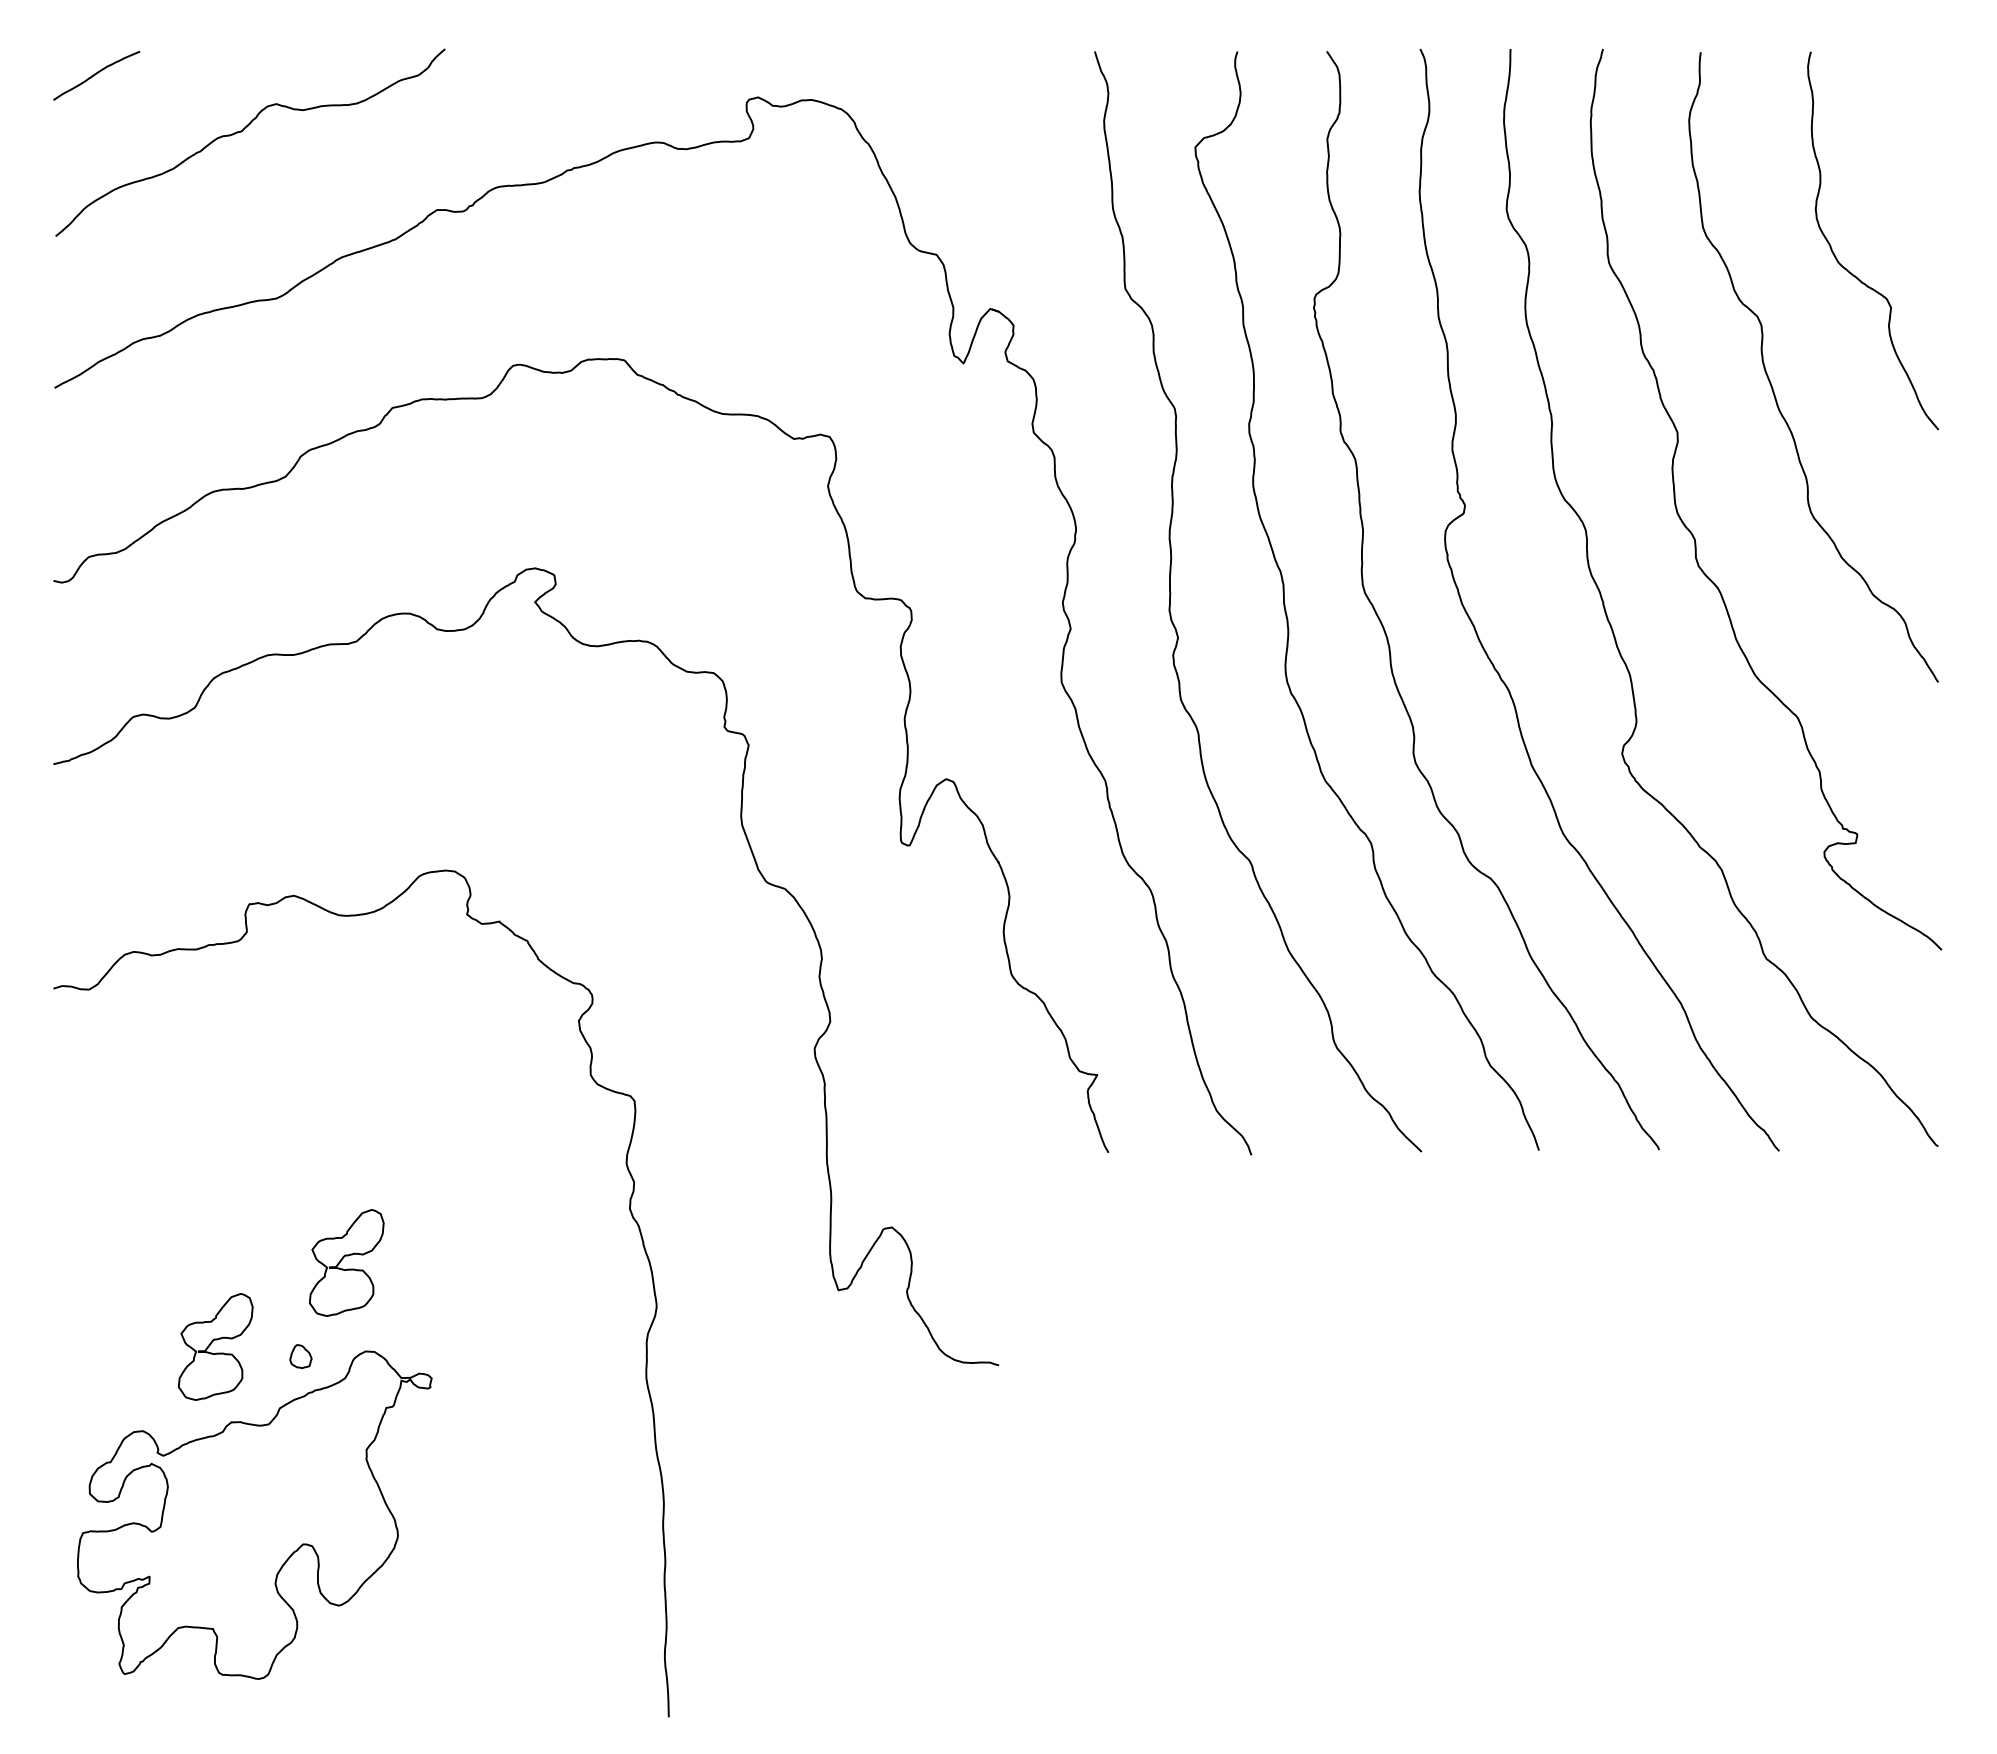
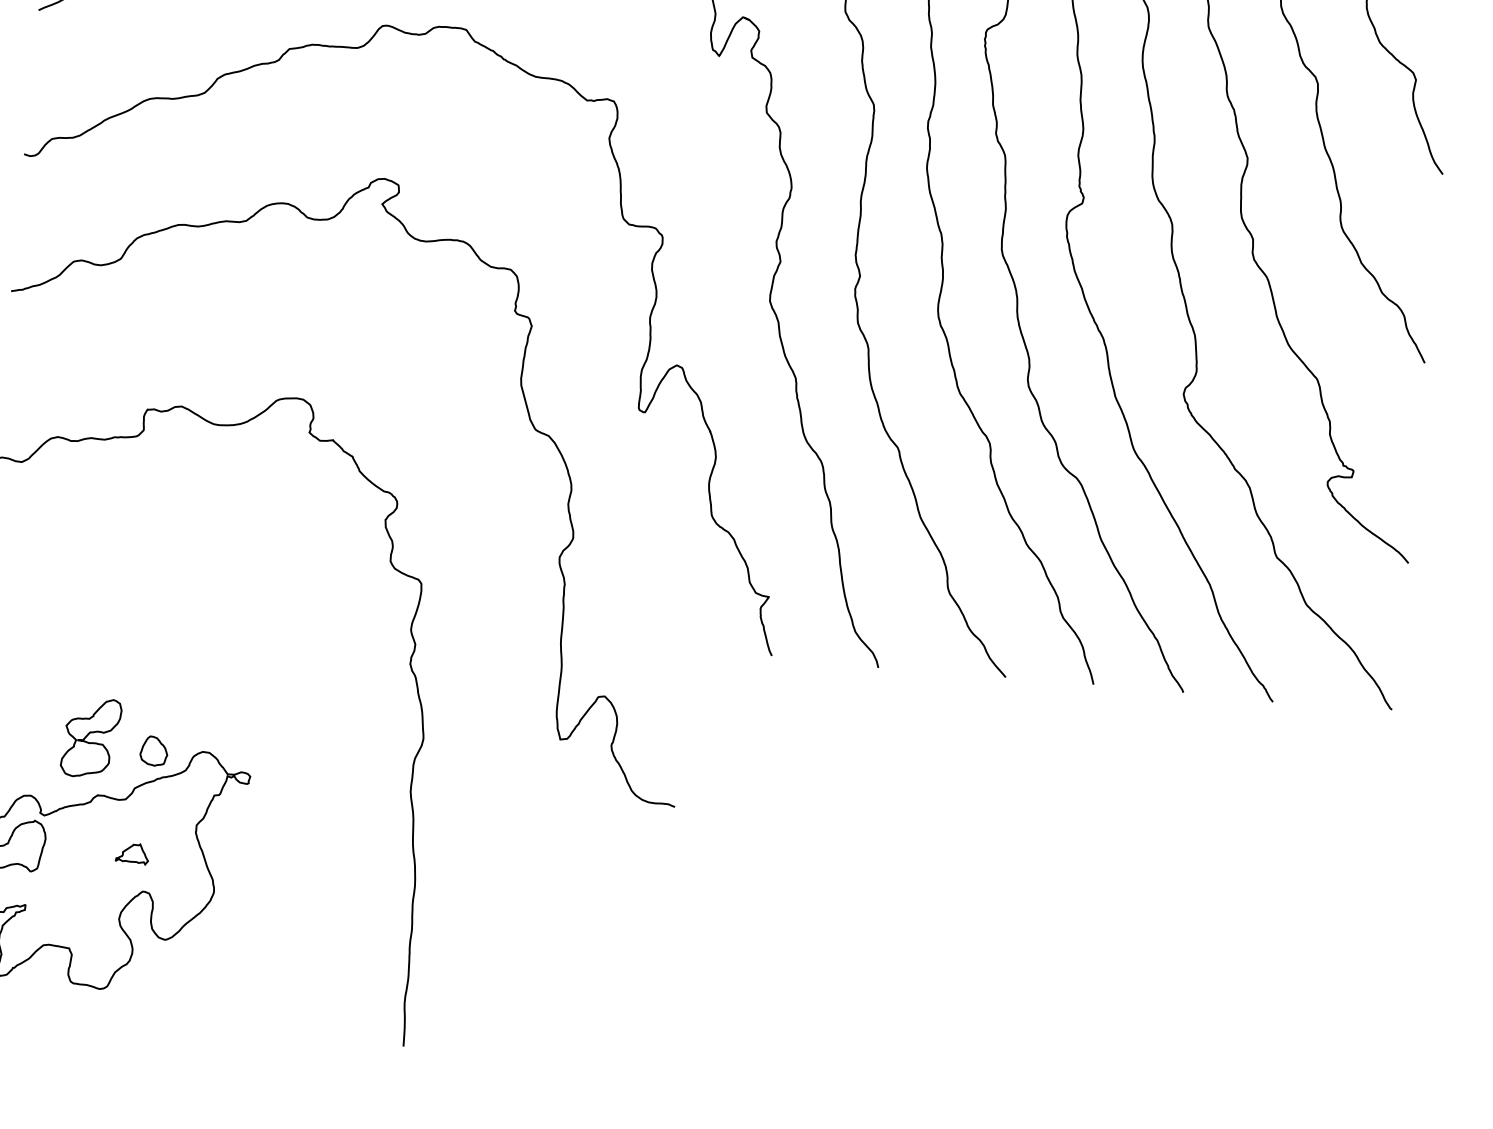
part: (346, 1262) -> (194, 684), removed
part: (300, 1356) -> (153, 751), size x1.67
part: (284, 1494) -> (132, 853), added

